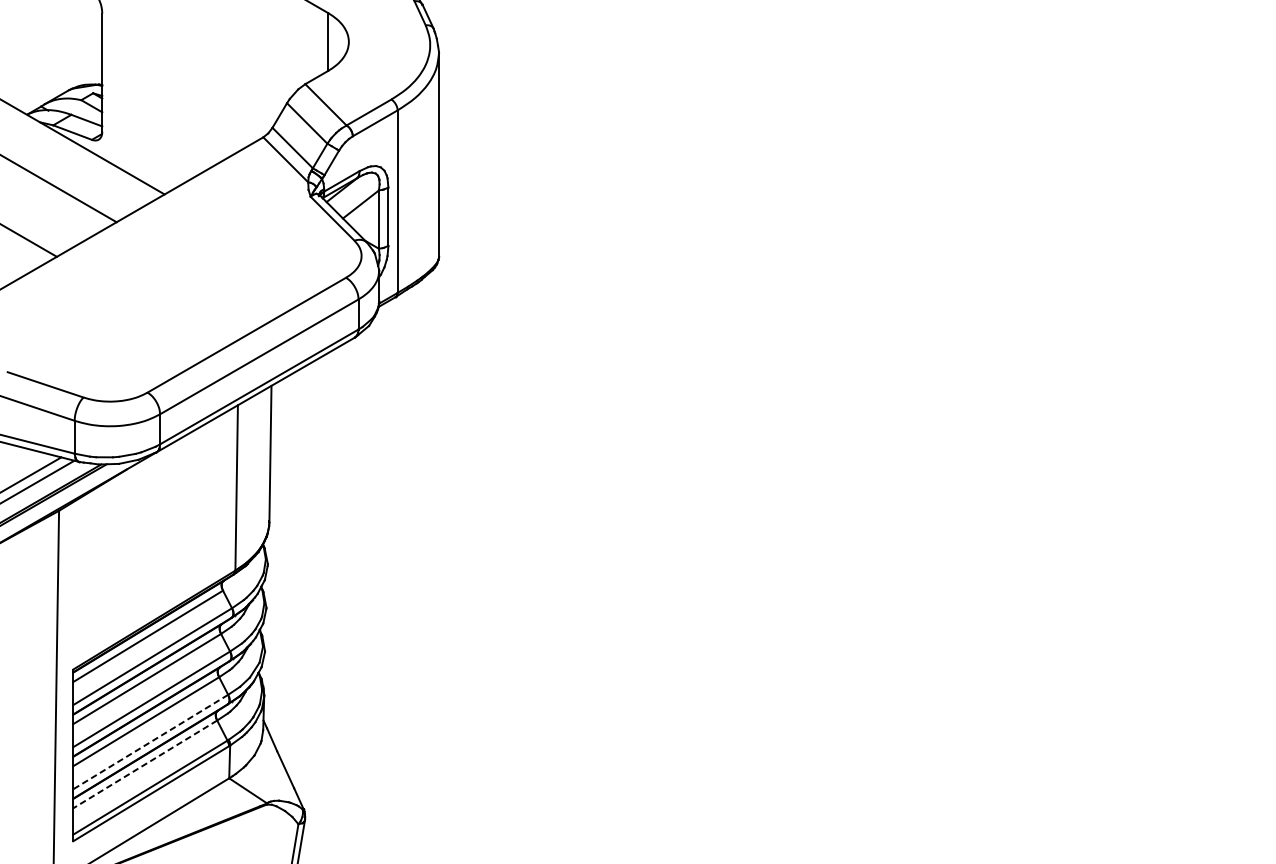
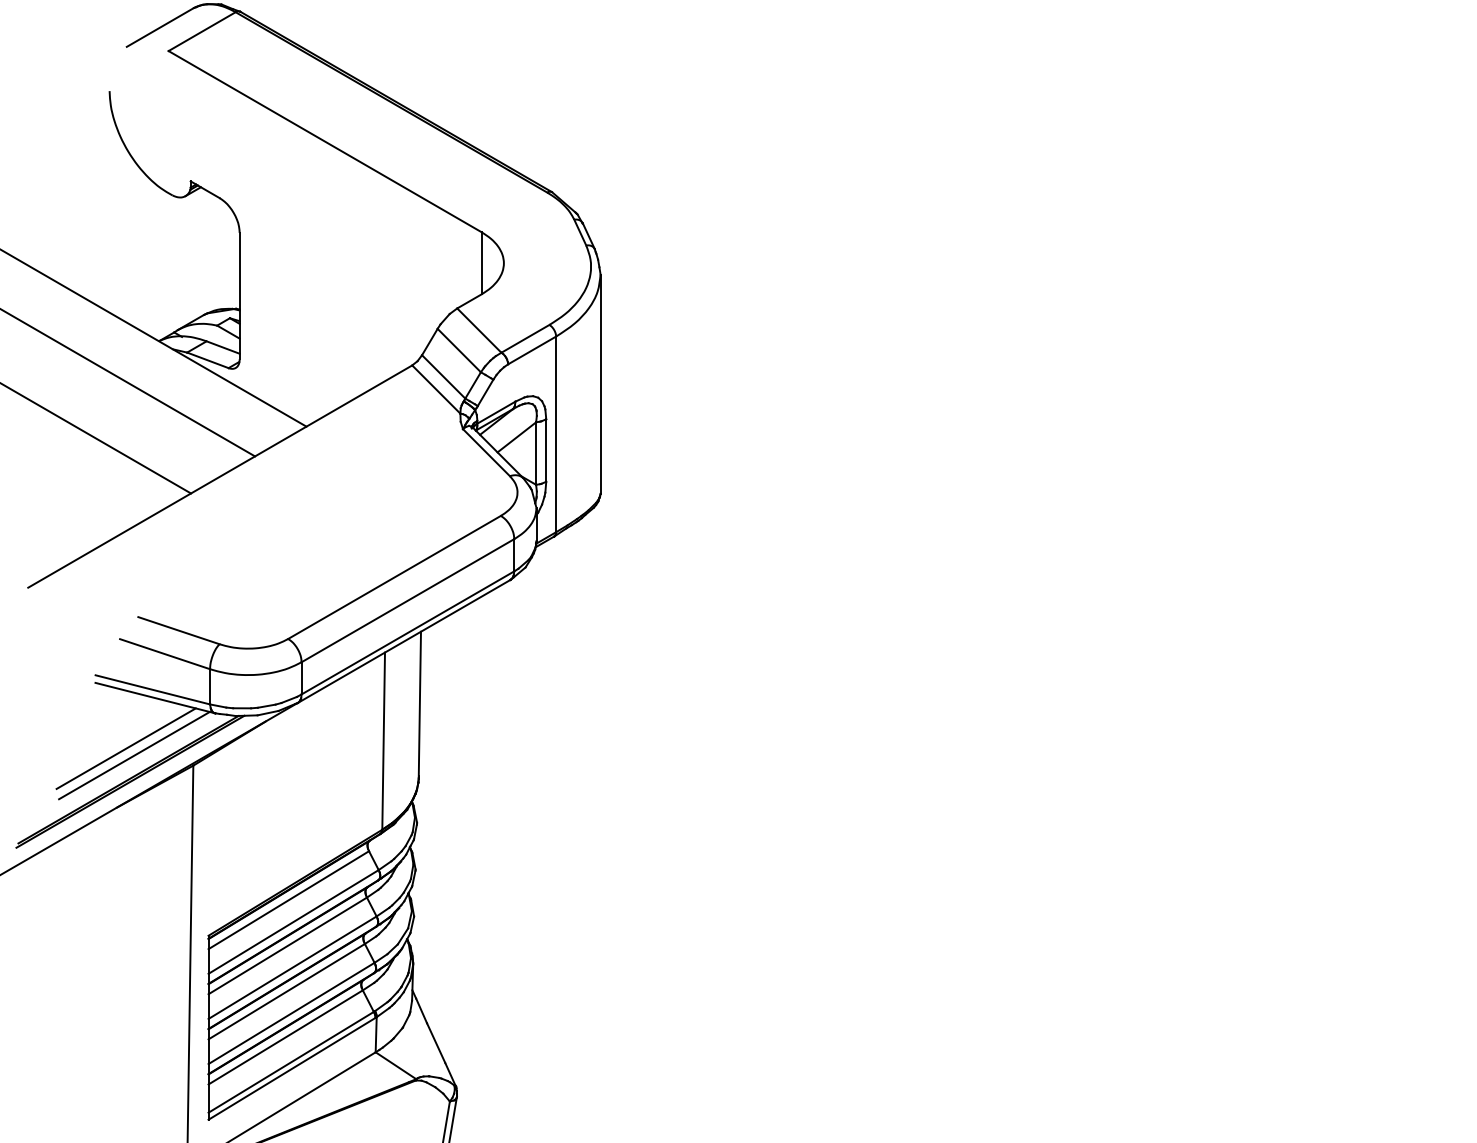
line: (150, 742) -> (291, 1013), dashed -> solid
line: (145, 764) -> (285, 1037), dashed -> solid

